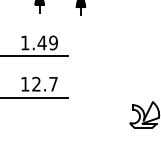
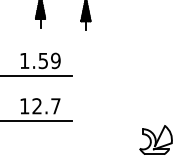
text: (42, 43) -> (43, 61), 1.49 -> 1.59

